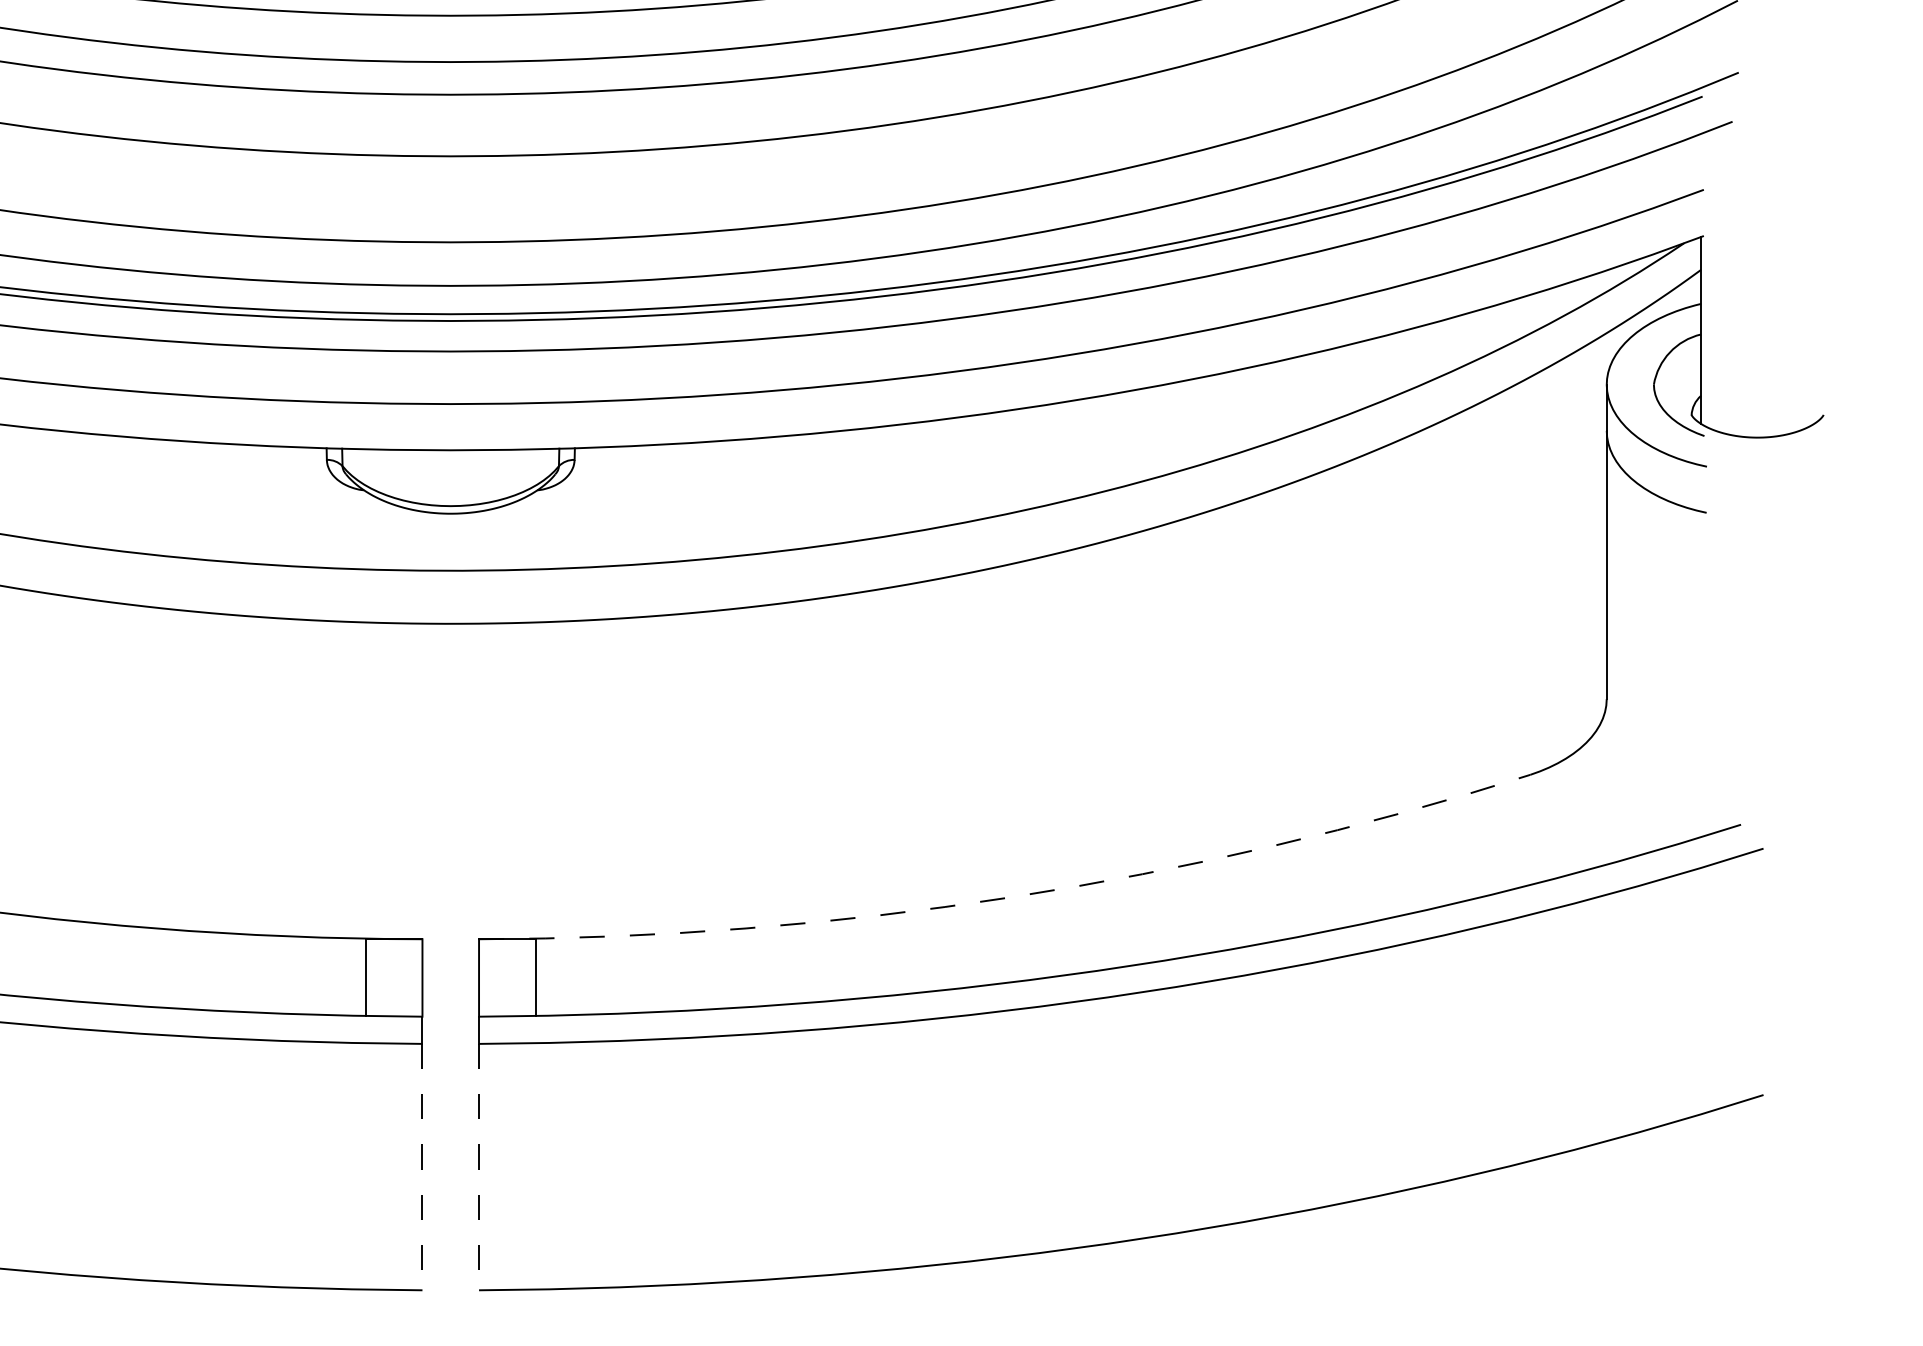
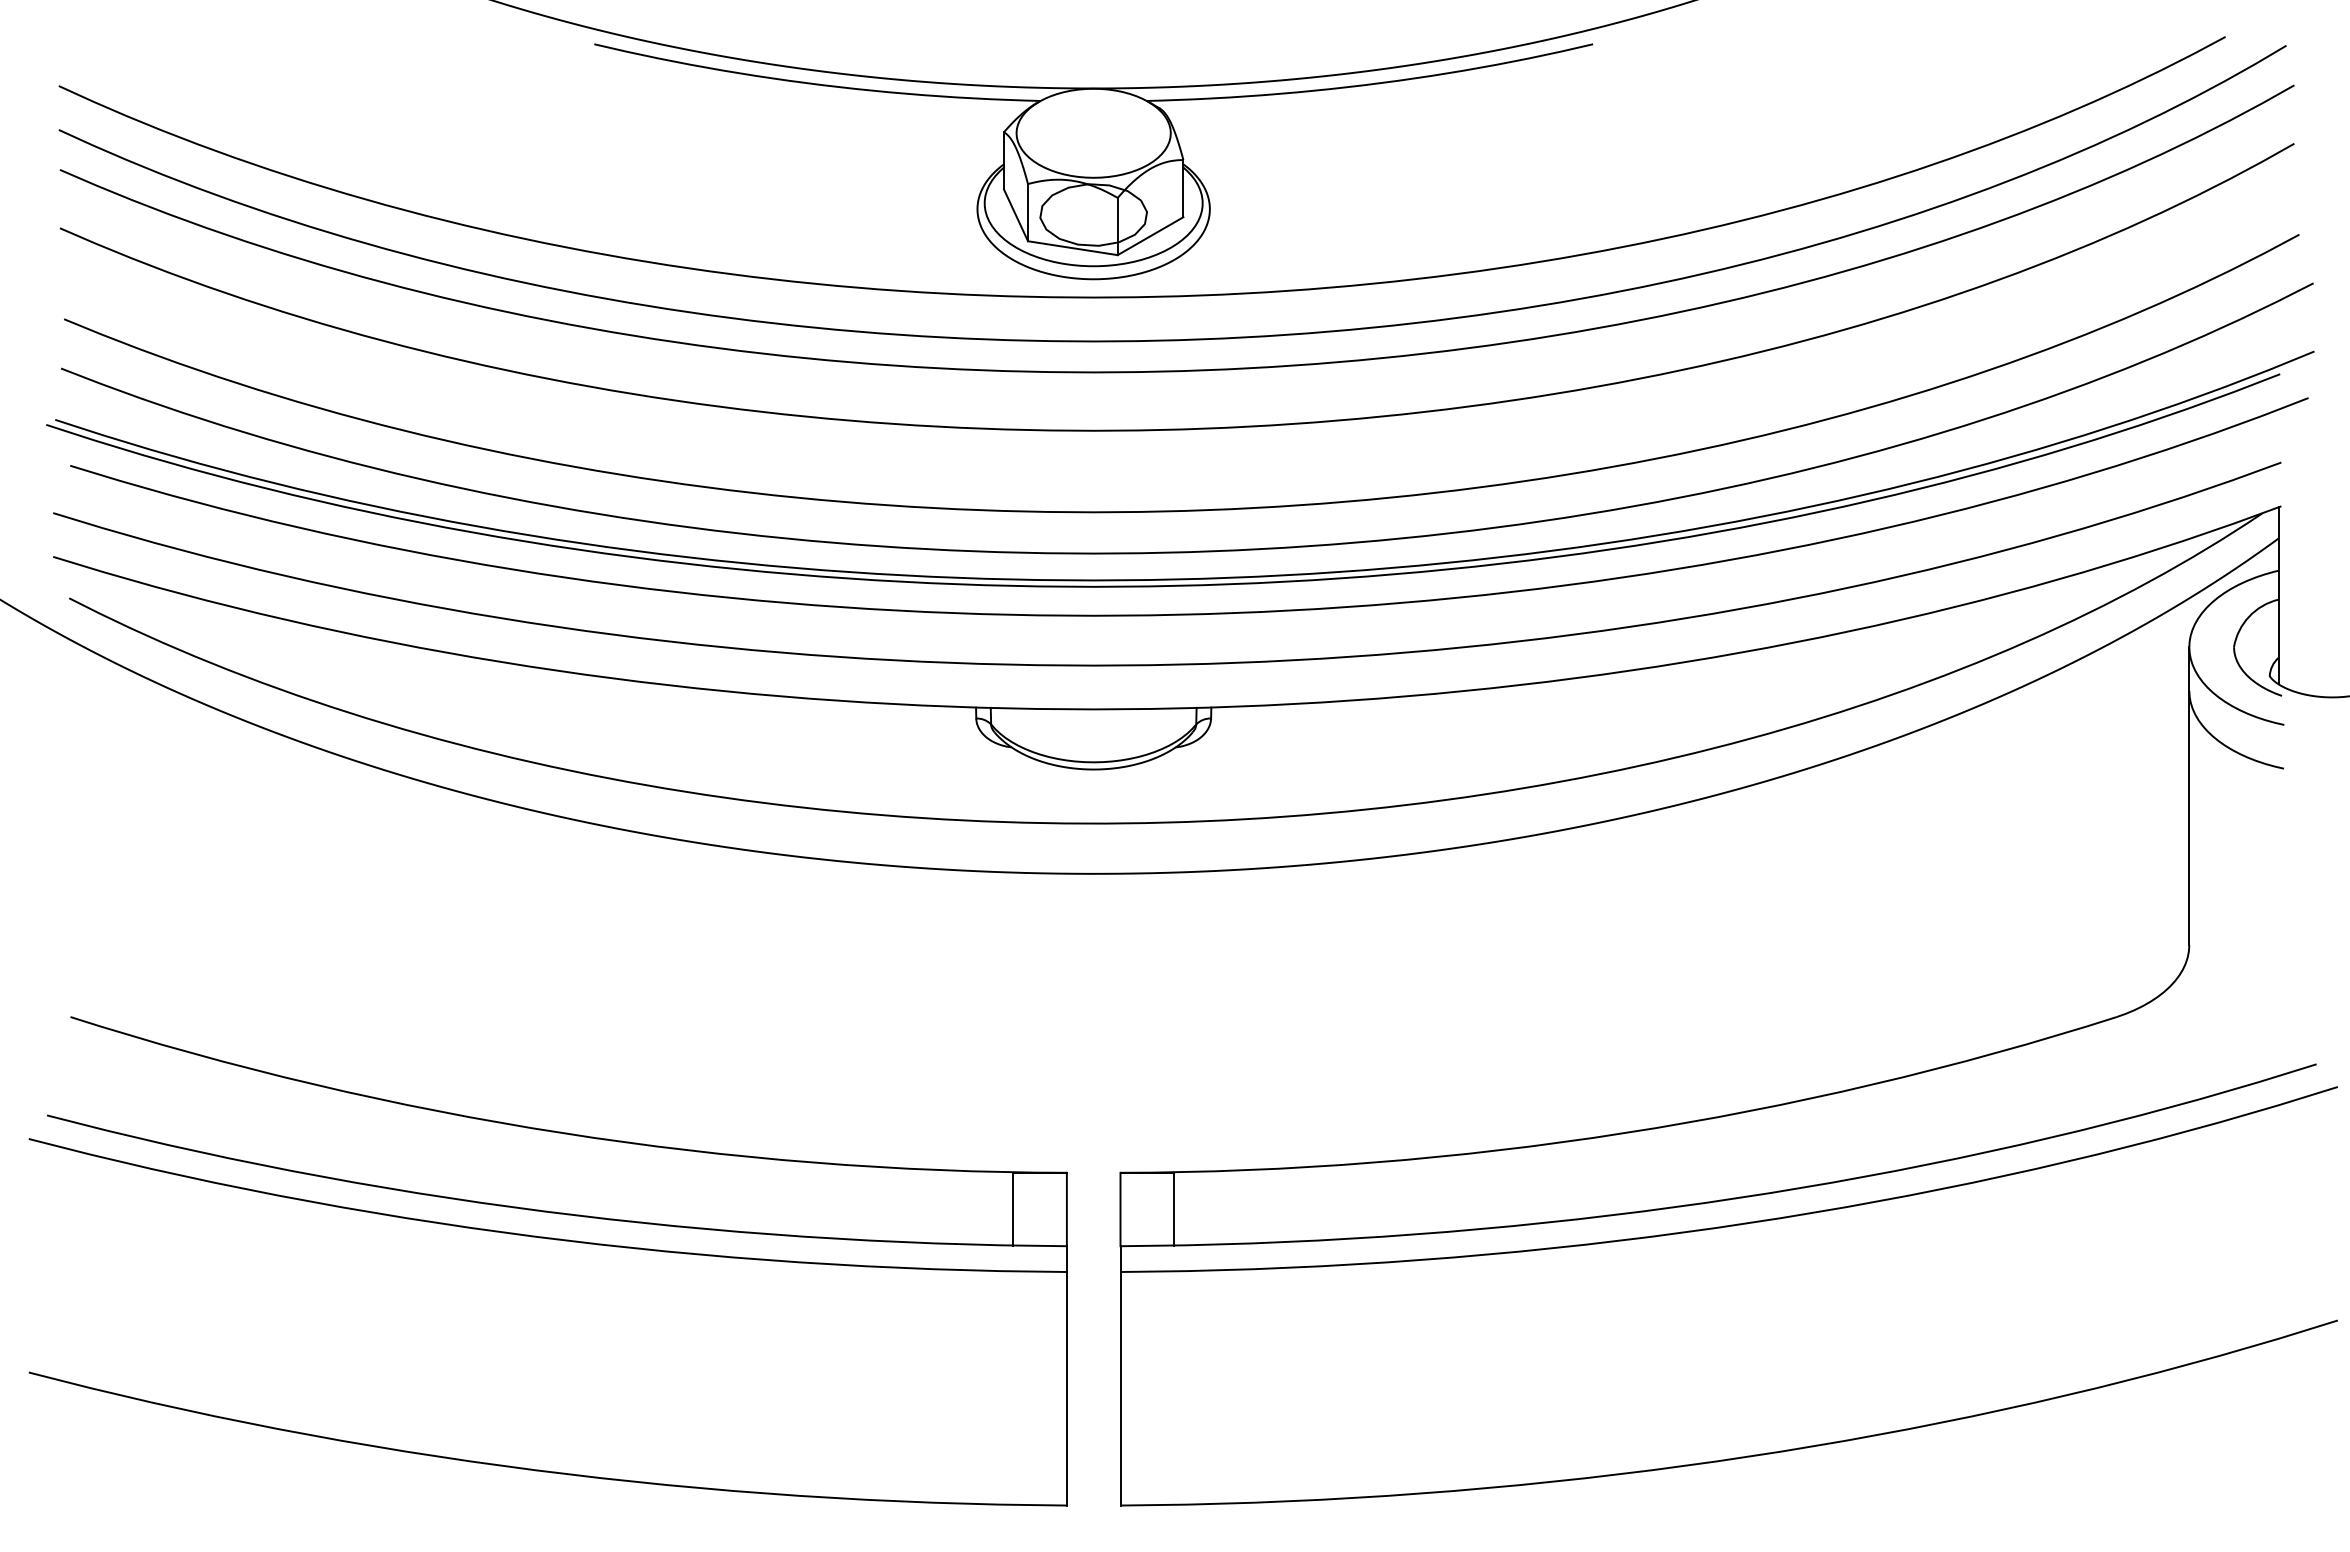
arc: (1010, 897) -> (1624, 1133), dashed -> solid
line: (422, 1166) -> (1066, 1388), dashed -> solid
line: (479, 1166) -> (1120, 1388), dashed -> solid

